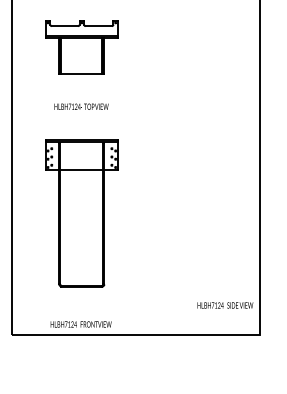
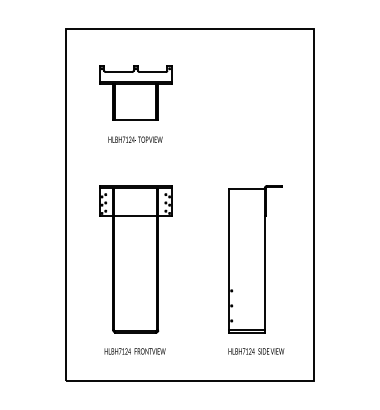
text: (81, 106) -> (135, 139), moved
part: (201, 213) -> (255, 259), added
text: (225, 305) -> (256, 351), moved
text: (80, 324) -> (134, 351), moved

